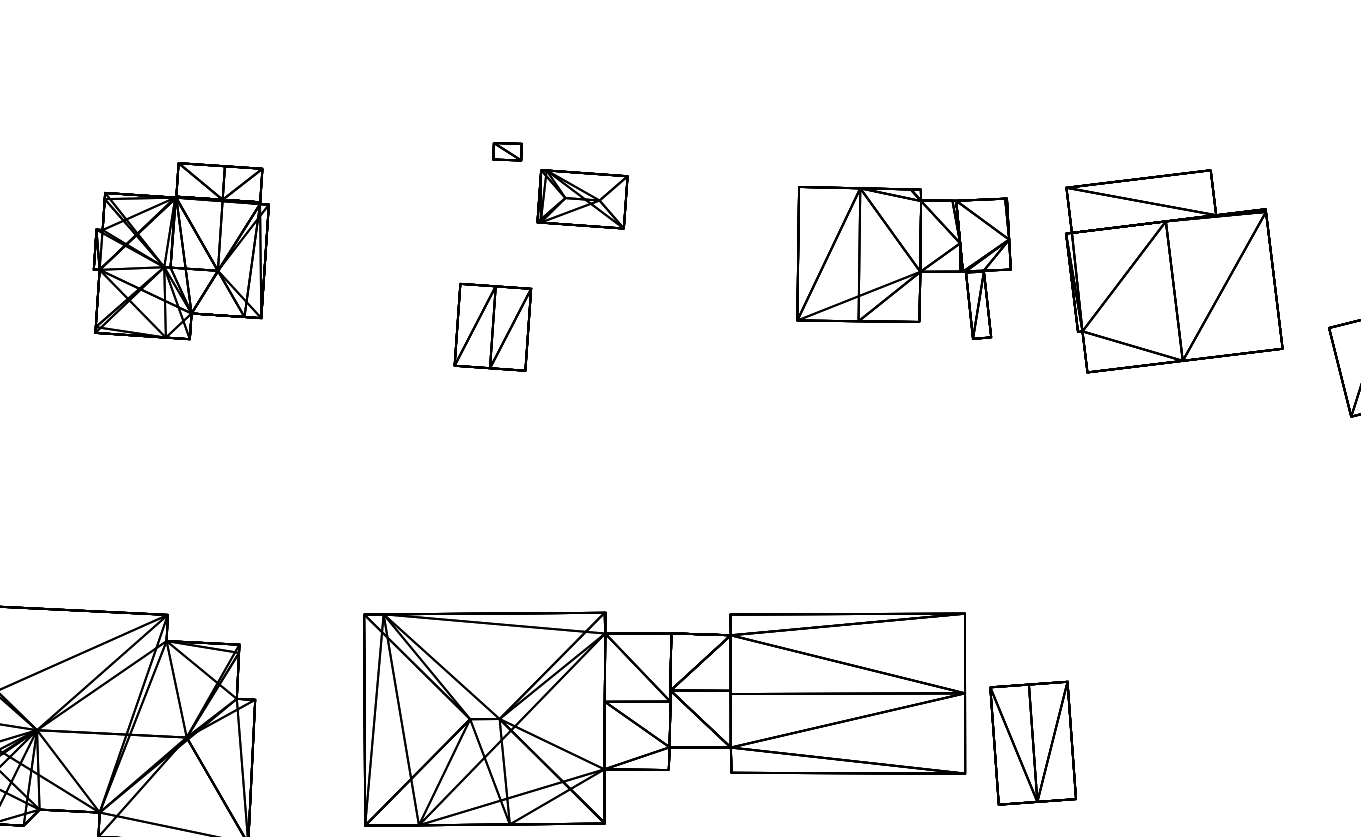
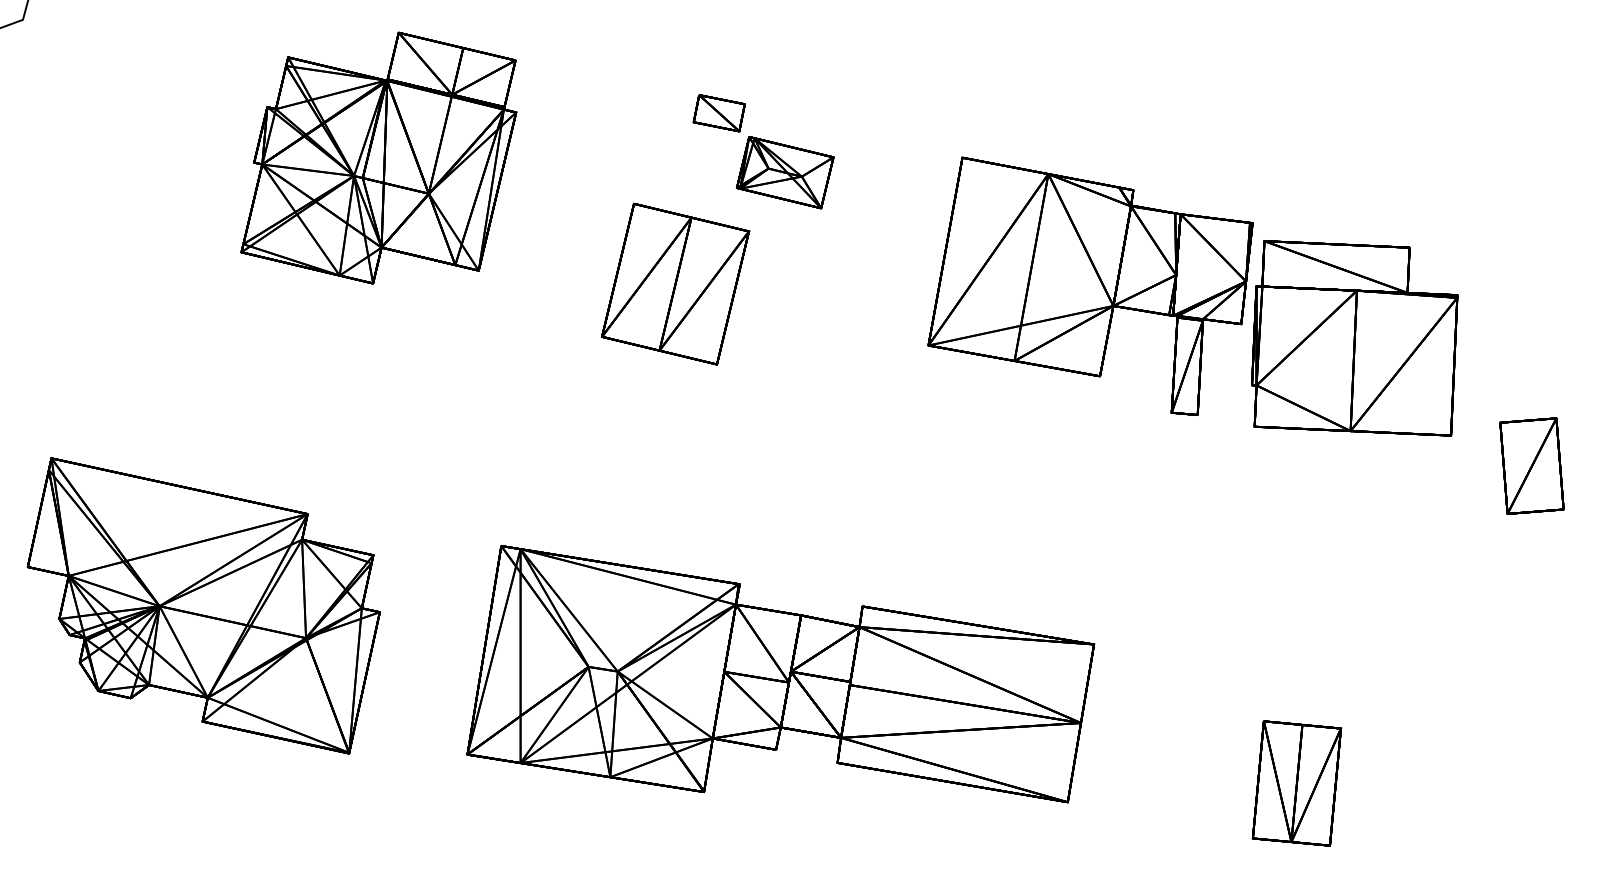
part: (506, 151) -> (718, 113), size x1.67
part: (178, 251) -> (378, 157), size x1.43
part: (902, 260) -> (1090, 285), size x1.43
part: (492, 326) -> (675, 283), size x1.67
part: (1032, 743) -> (1296, 783), moved

